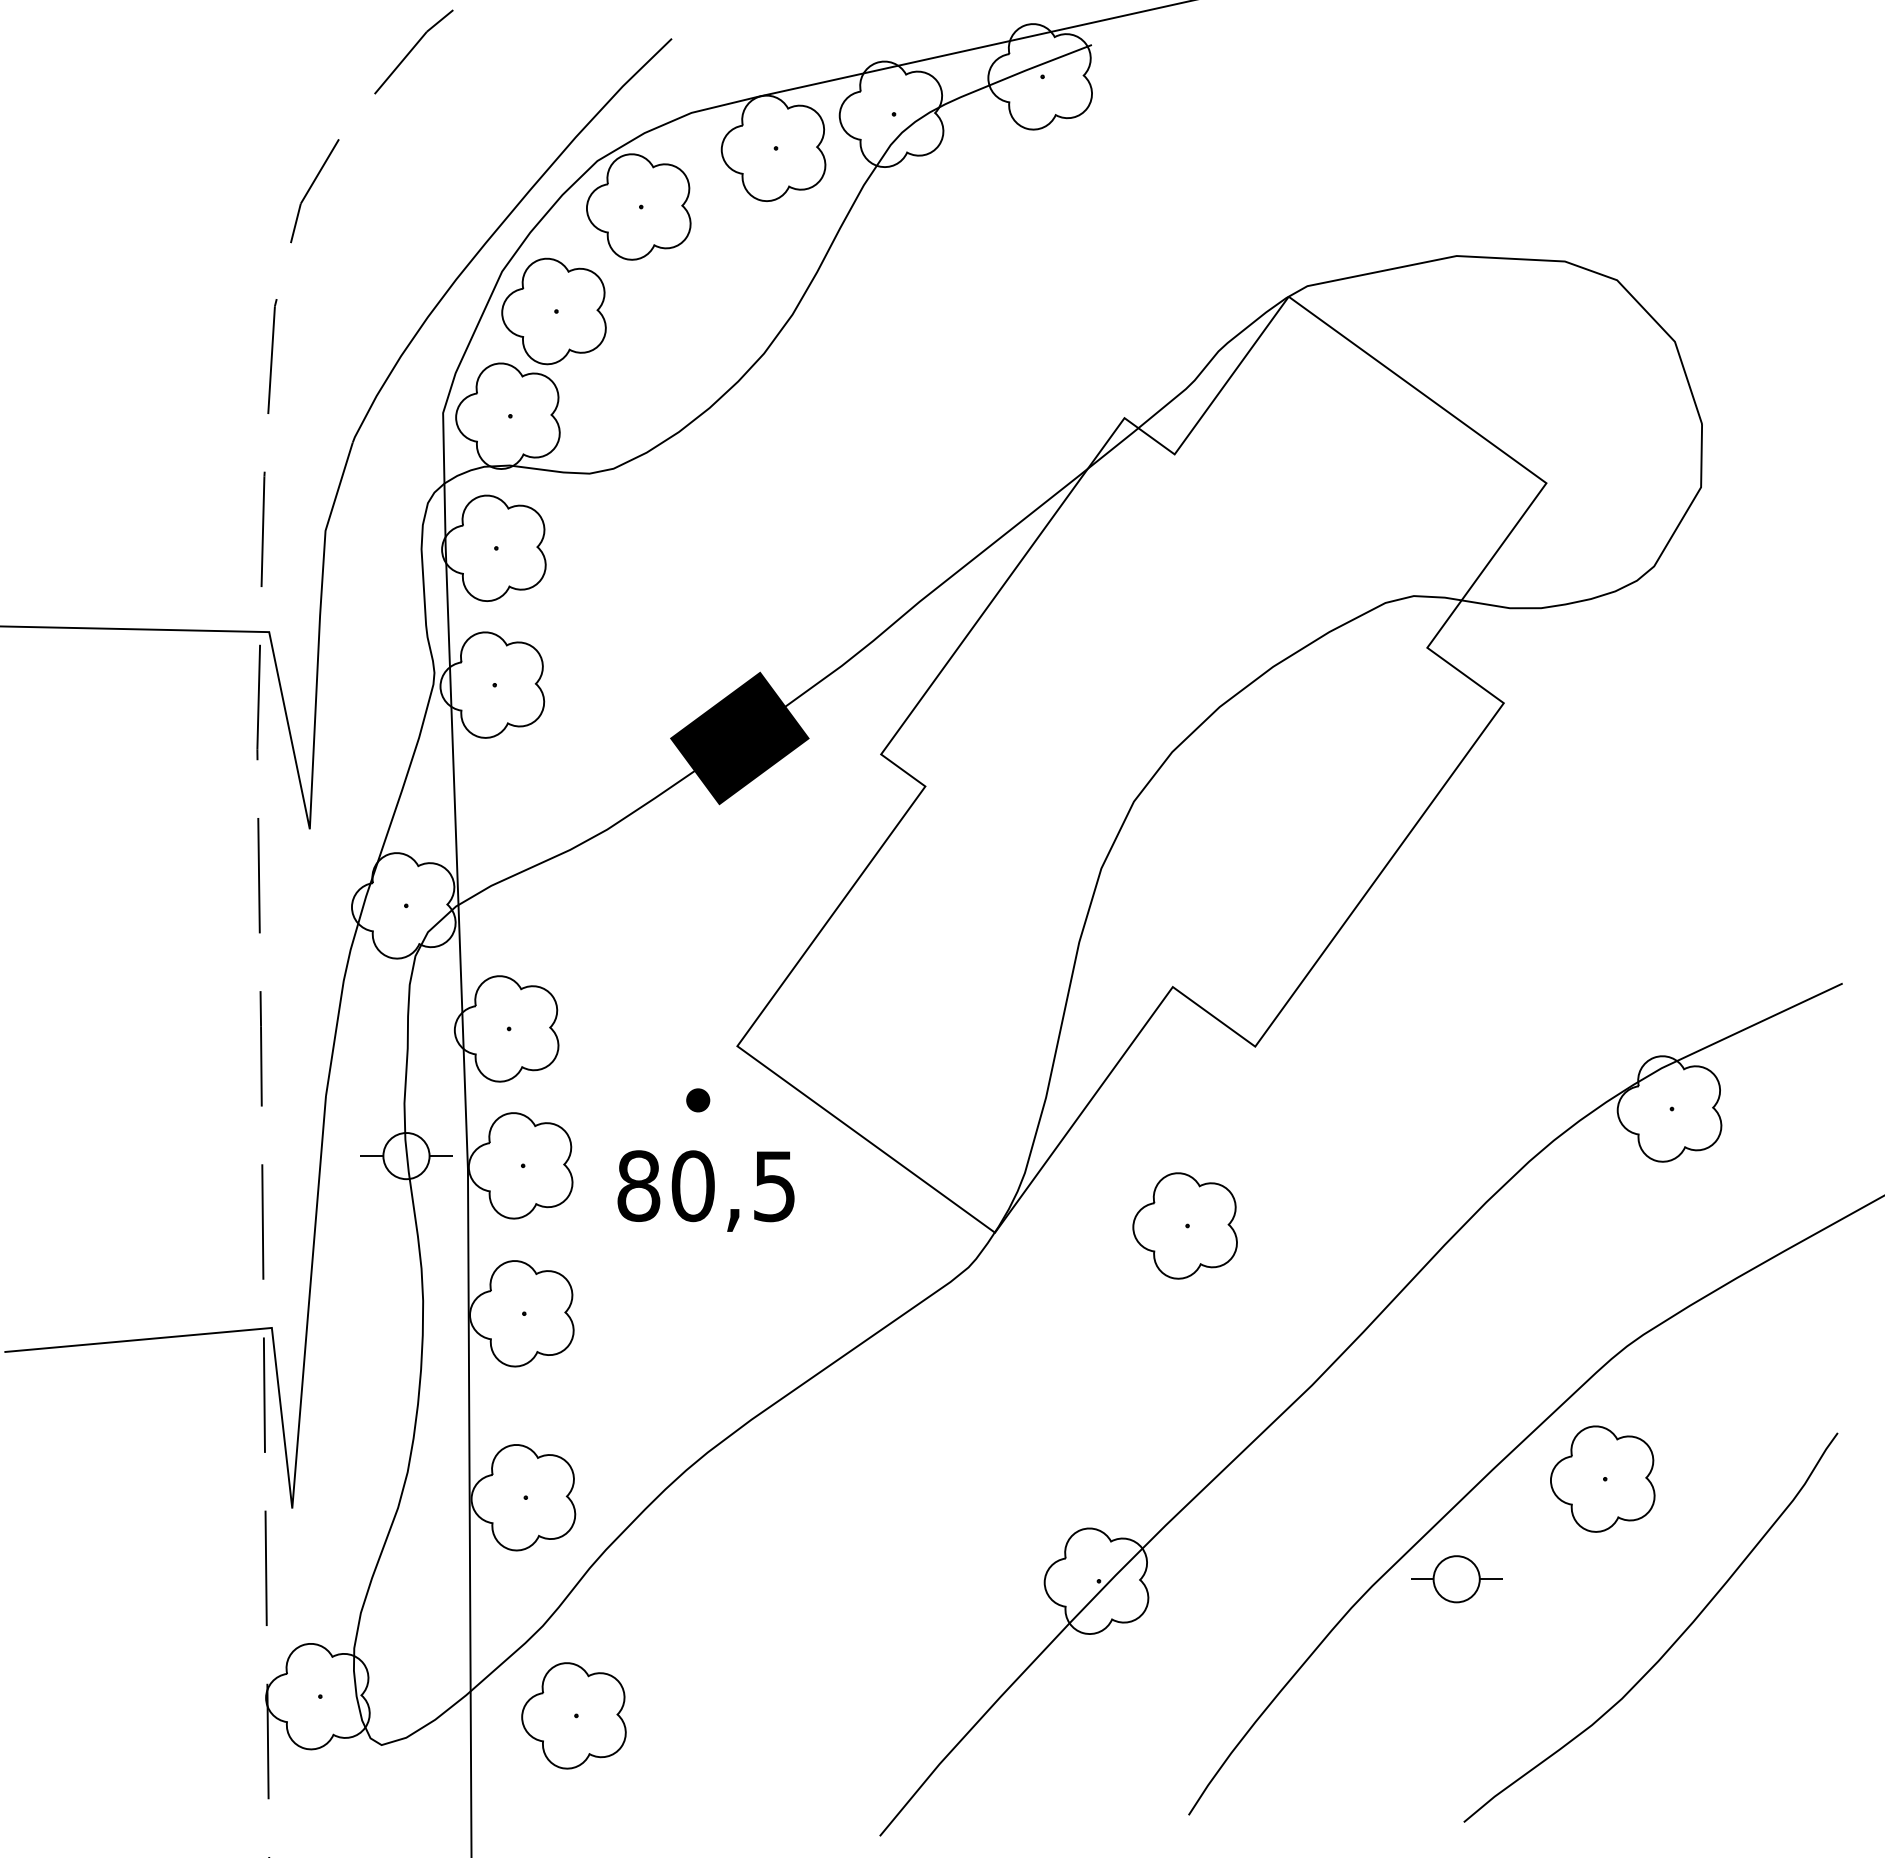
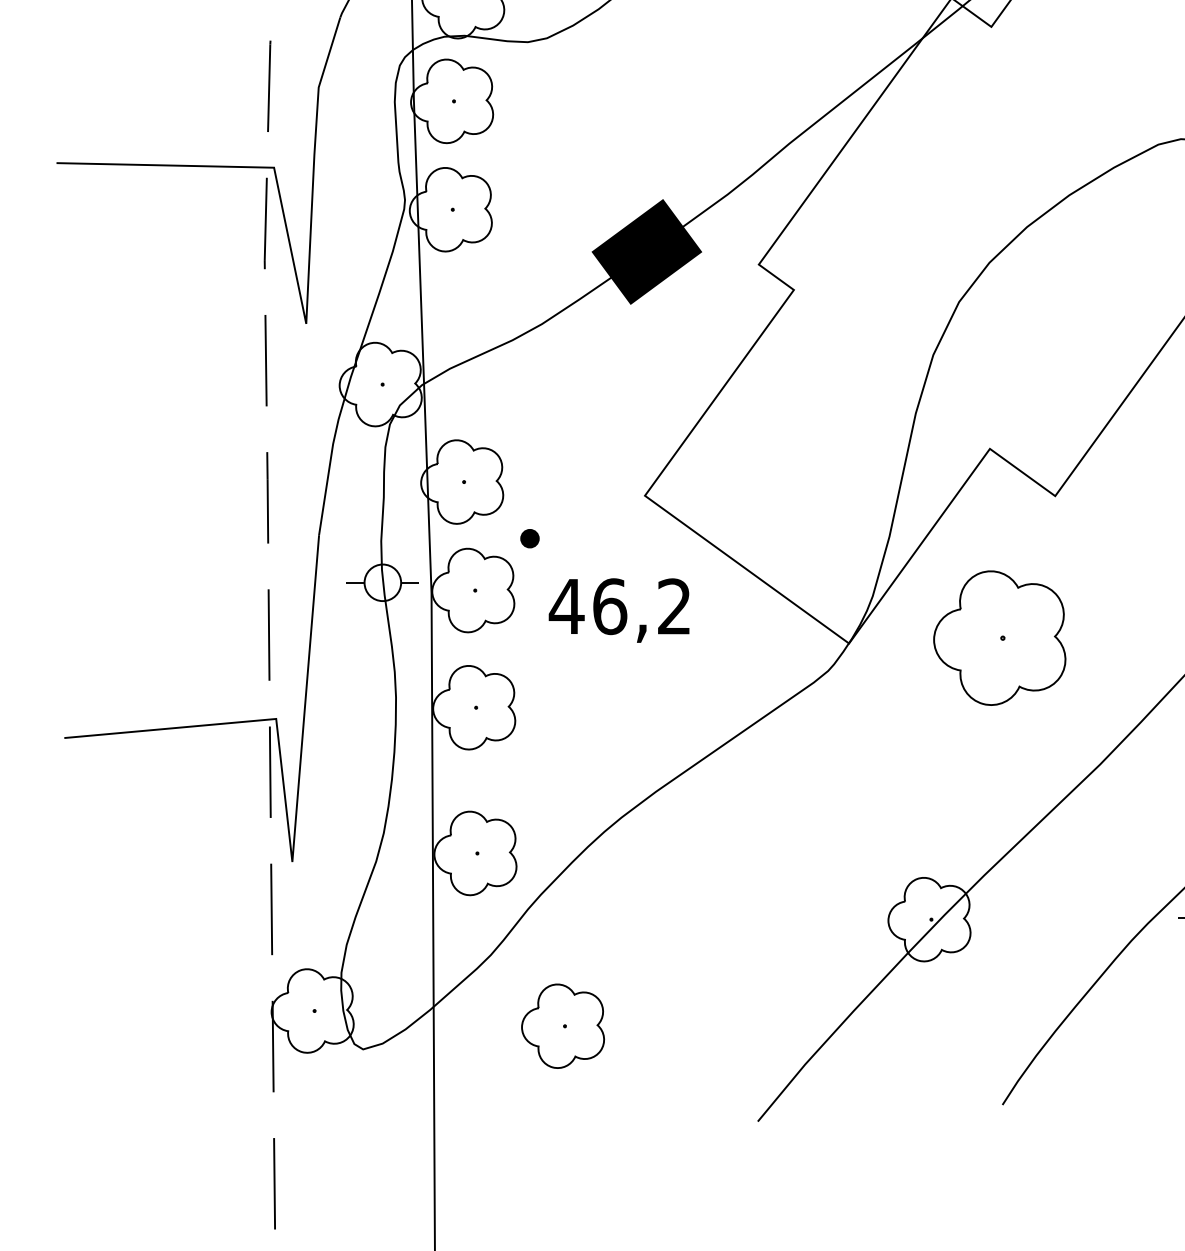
part: (698, 1100) -> (530, 538), moved
text: (705, 1186) -> (619, 606), 80,5 -> 46,2
part: (1184, 1225) -> (999, 637), size x1.6
part: (573, 1715) -> (562, 1025), moved

